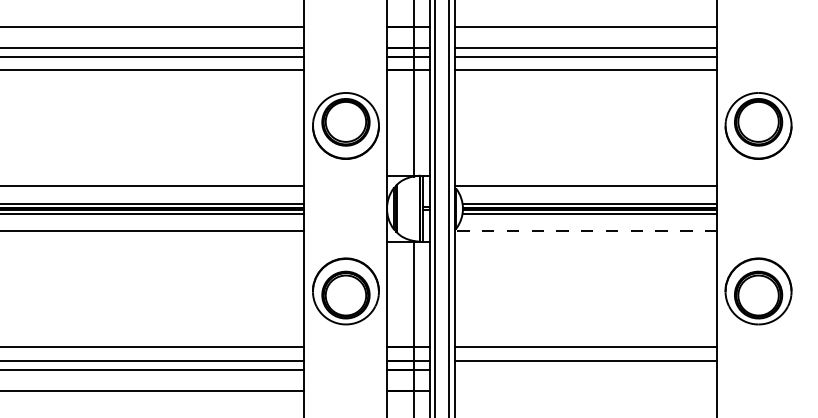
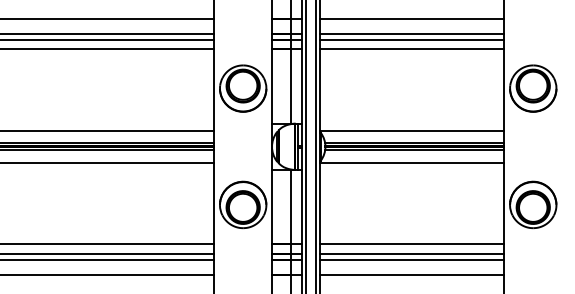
line: (585, 231) -> (411, 162), dashed -> solid
line: (585, 369) -> (411, 259), added
line: (585, 390) -> (411, 274), added

